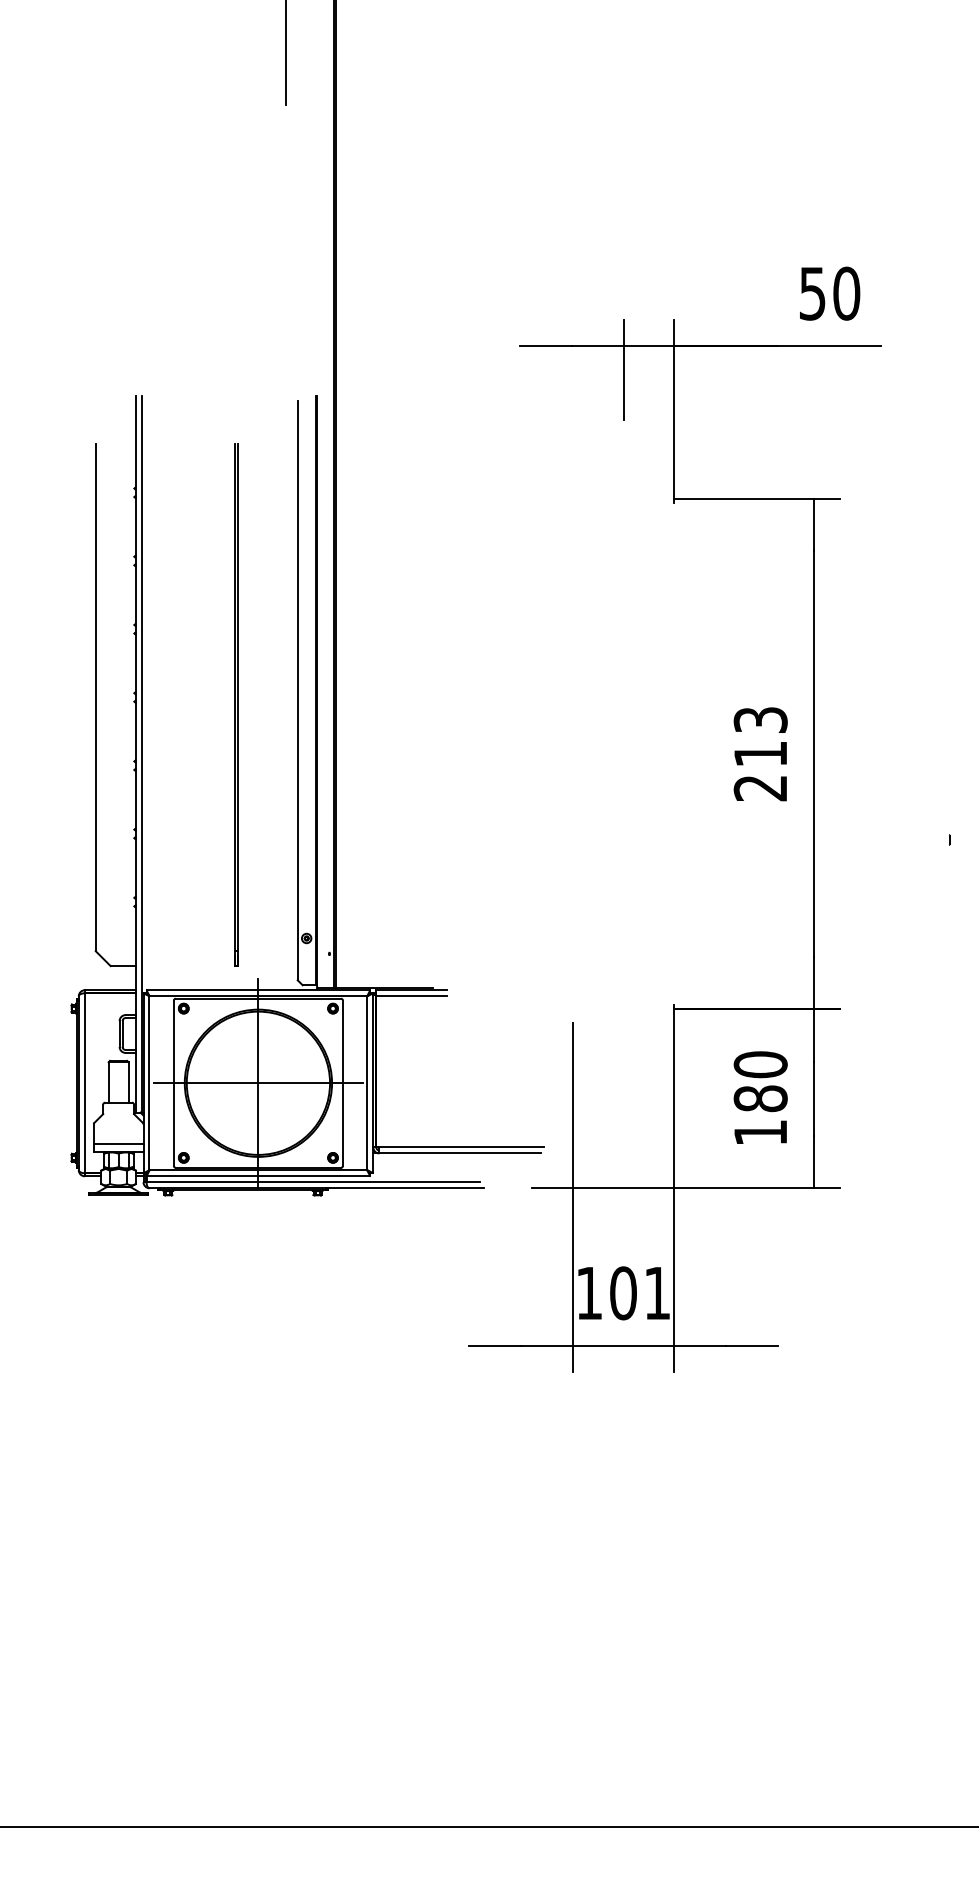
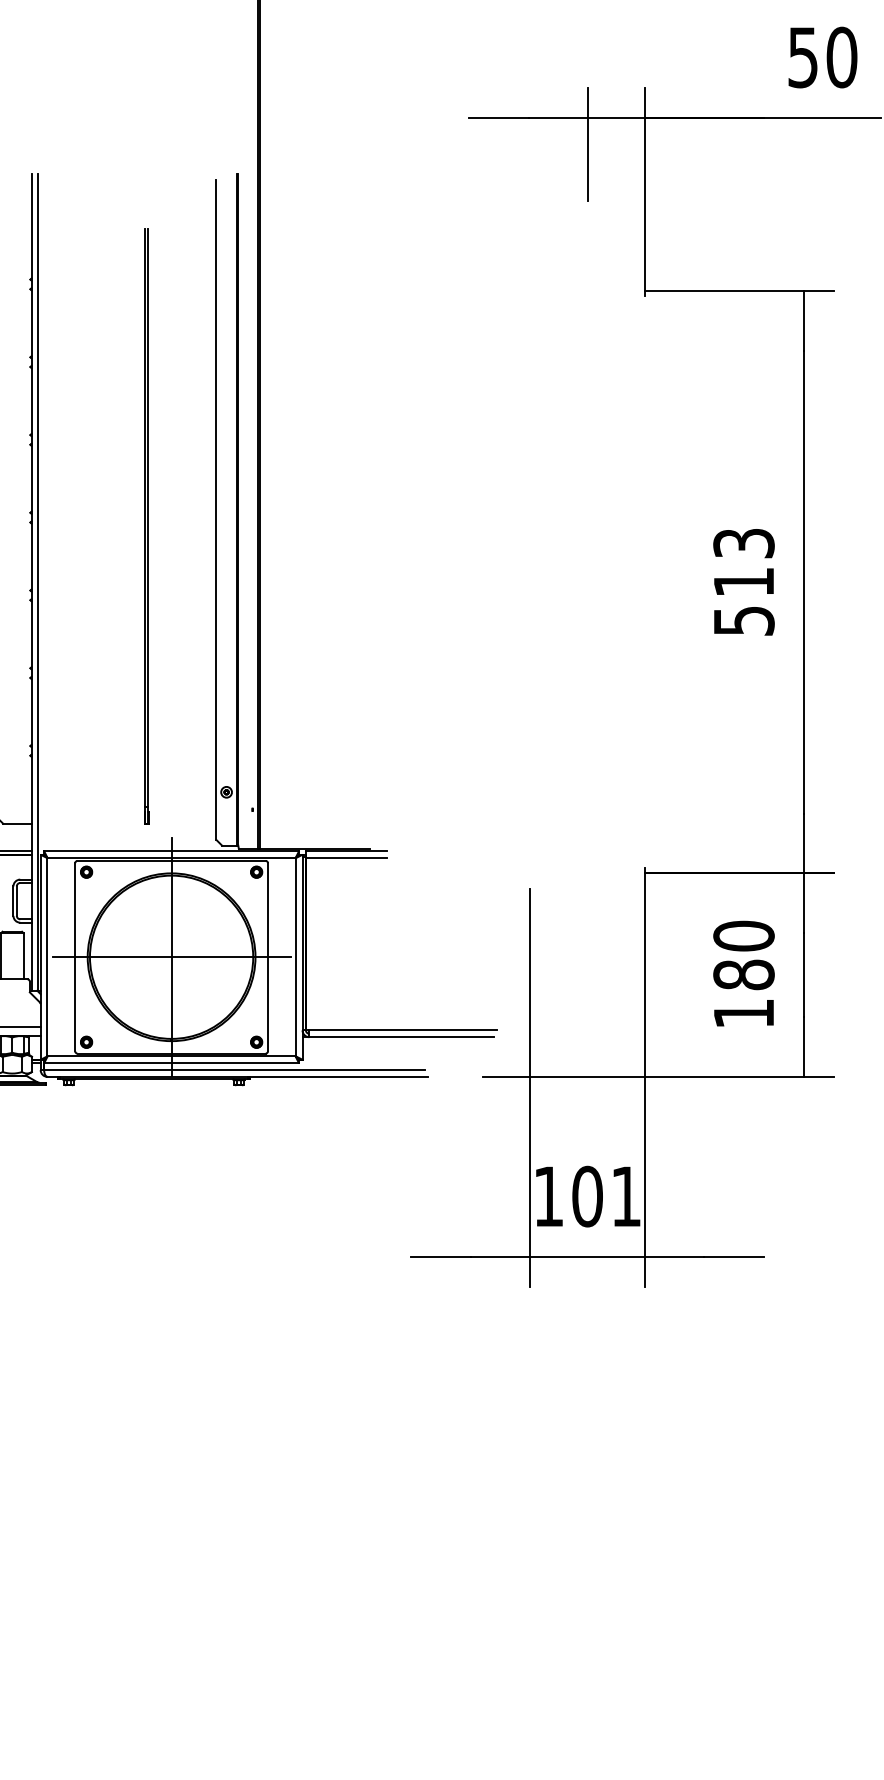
text: (760, 788) -> (743, 621), 213 -> 513

